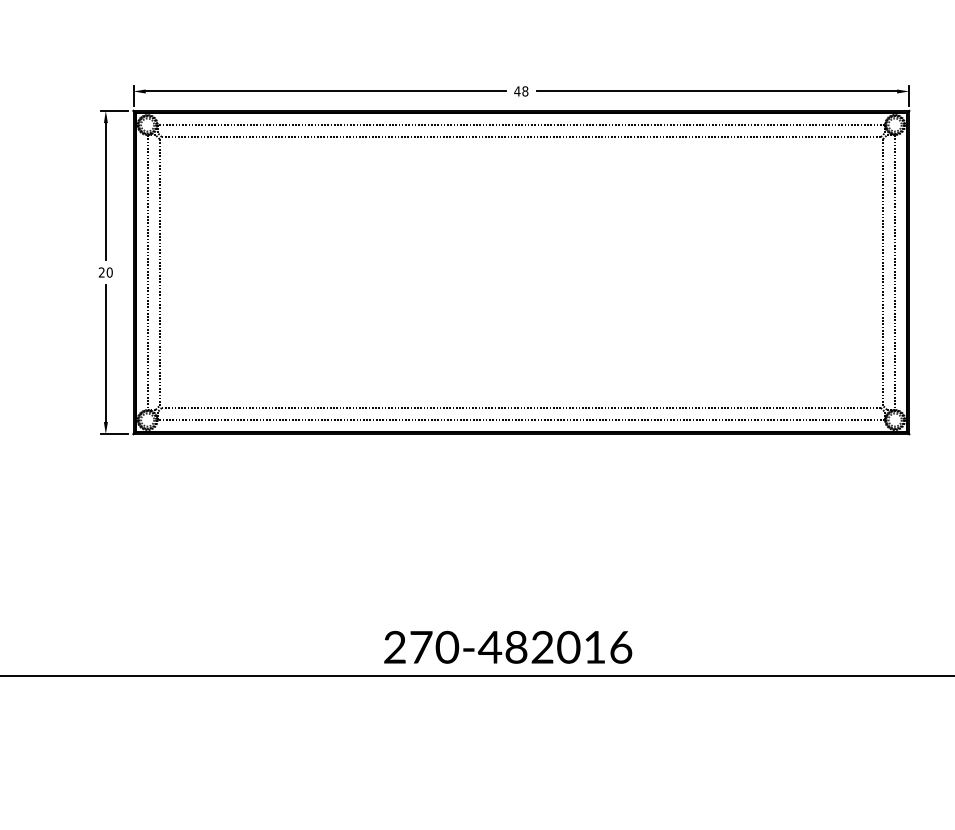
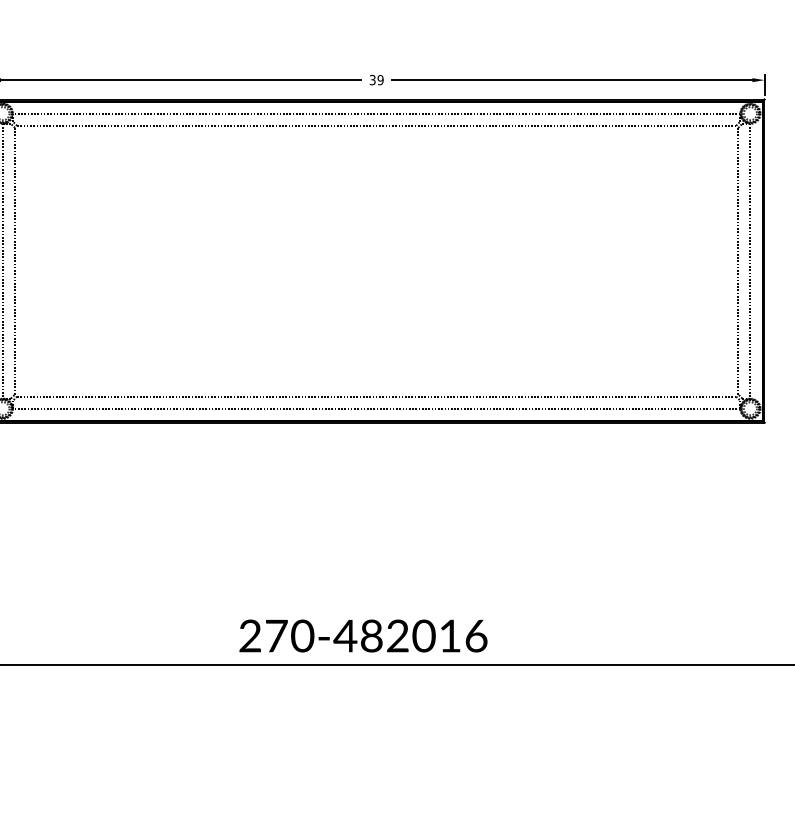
text: (521, 91) -> (376, 80), 48 -> 39

